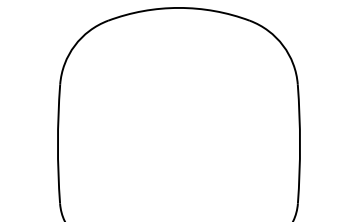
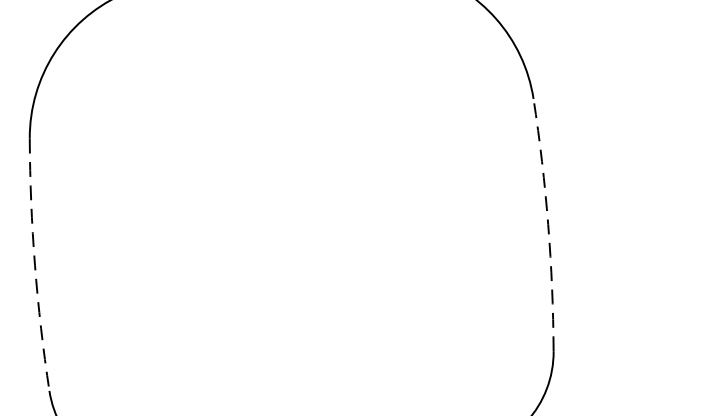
arc: (57, 144) -> (34, 265), solid -> dashed
arc: (300, 144) -> (549, 225), solid -> dashed

